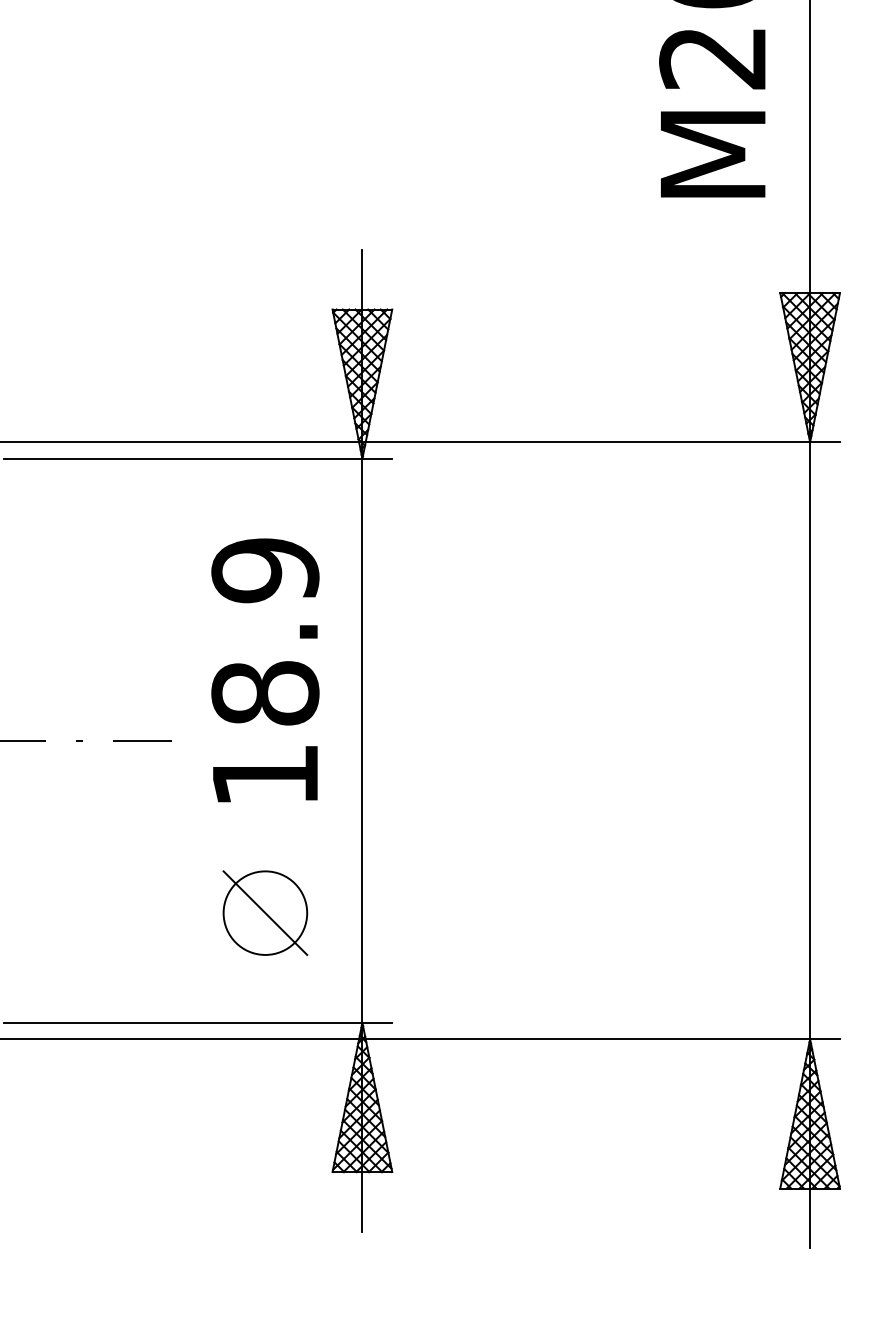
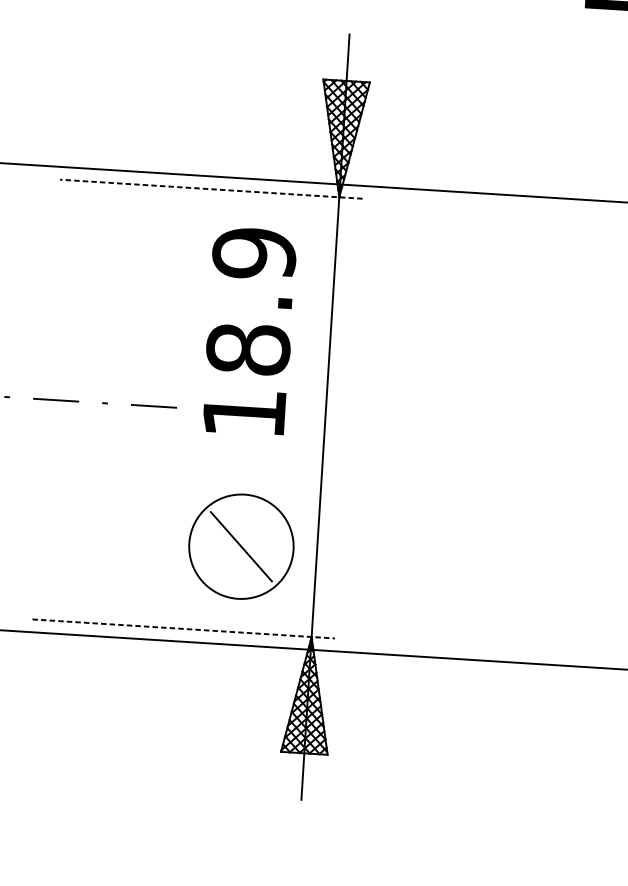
line: (197, 458) -> (210, 189), solid -> dashed
text: (265, 670) -> (249, 331), moved
circle: (265, 912) -> (241, 546), size x1.6
line: (198, 1022) -> (183, 628), solid -> dashed

